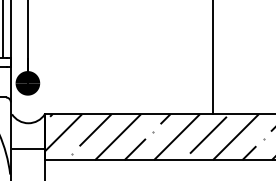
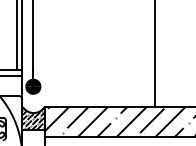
hatch: (28, 131) -> (33, 118), added

